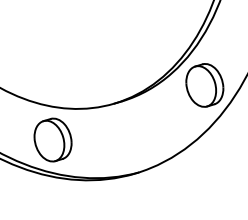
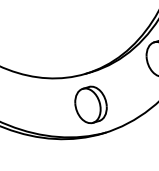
part: (52, 139) -> (90, 104), moved

